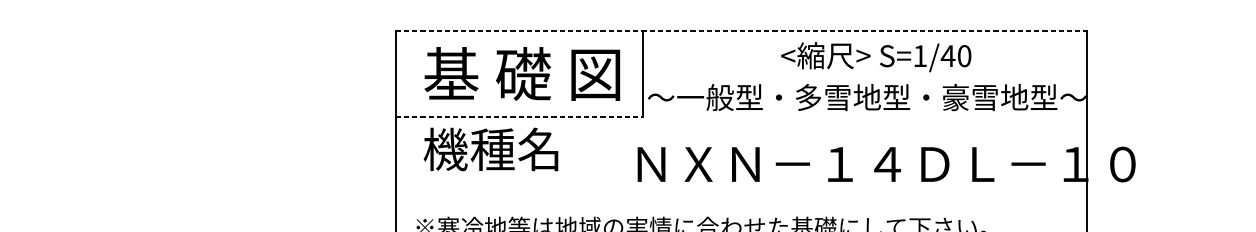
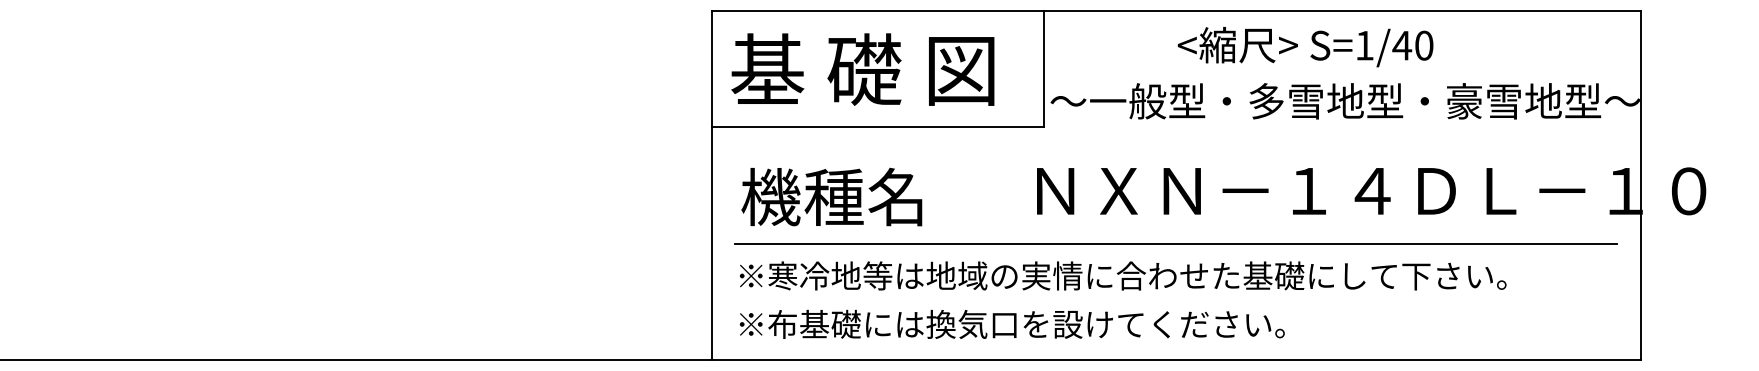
line: (741, 30) -> (1176, 11), dashed -> solid
text: (876, 57) -> (1305, 47), moved
text: (522, 73) -> (862, 69), moved
line: (519, 117) -> (878, 127), dashed -> solid
text: (490, 149) -> (831, 196), moved
line: (741, 203) -> (1176, 243), added

